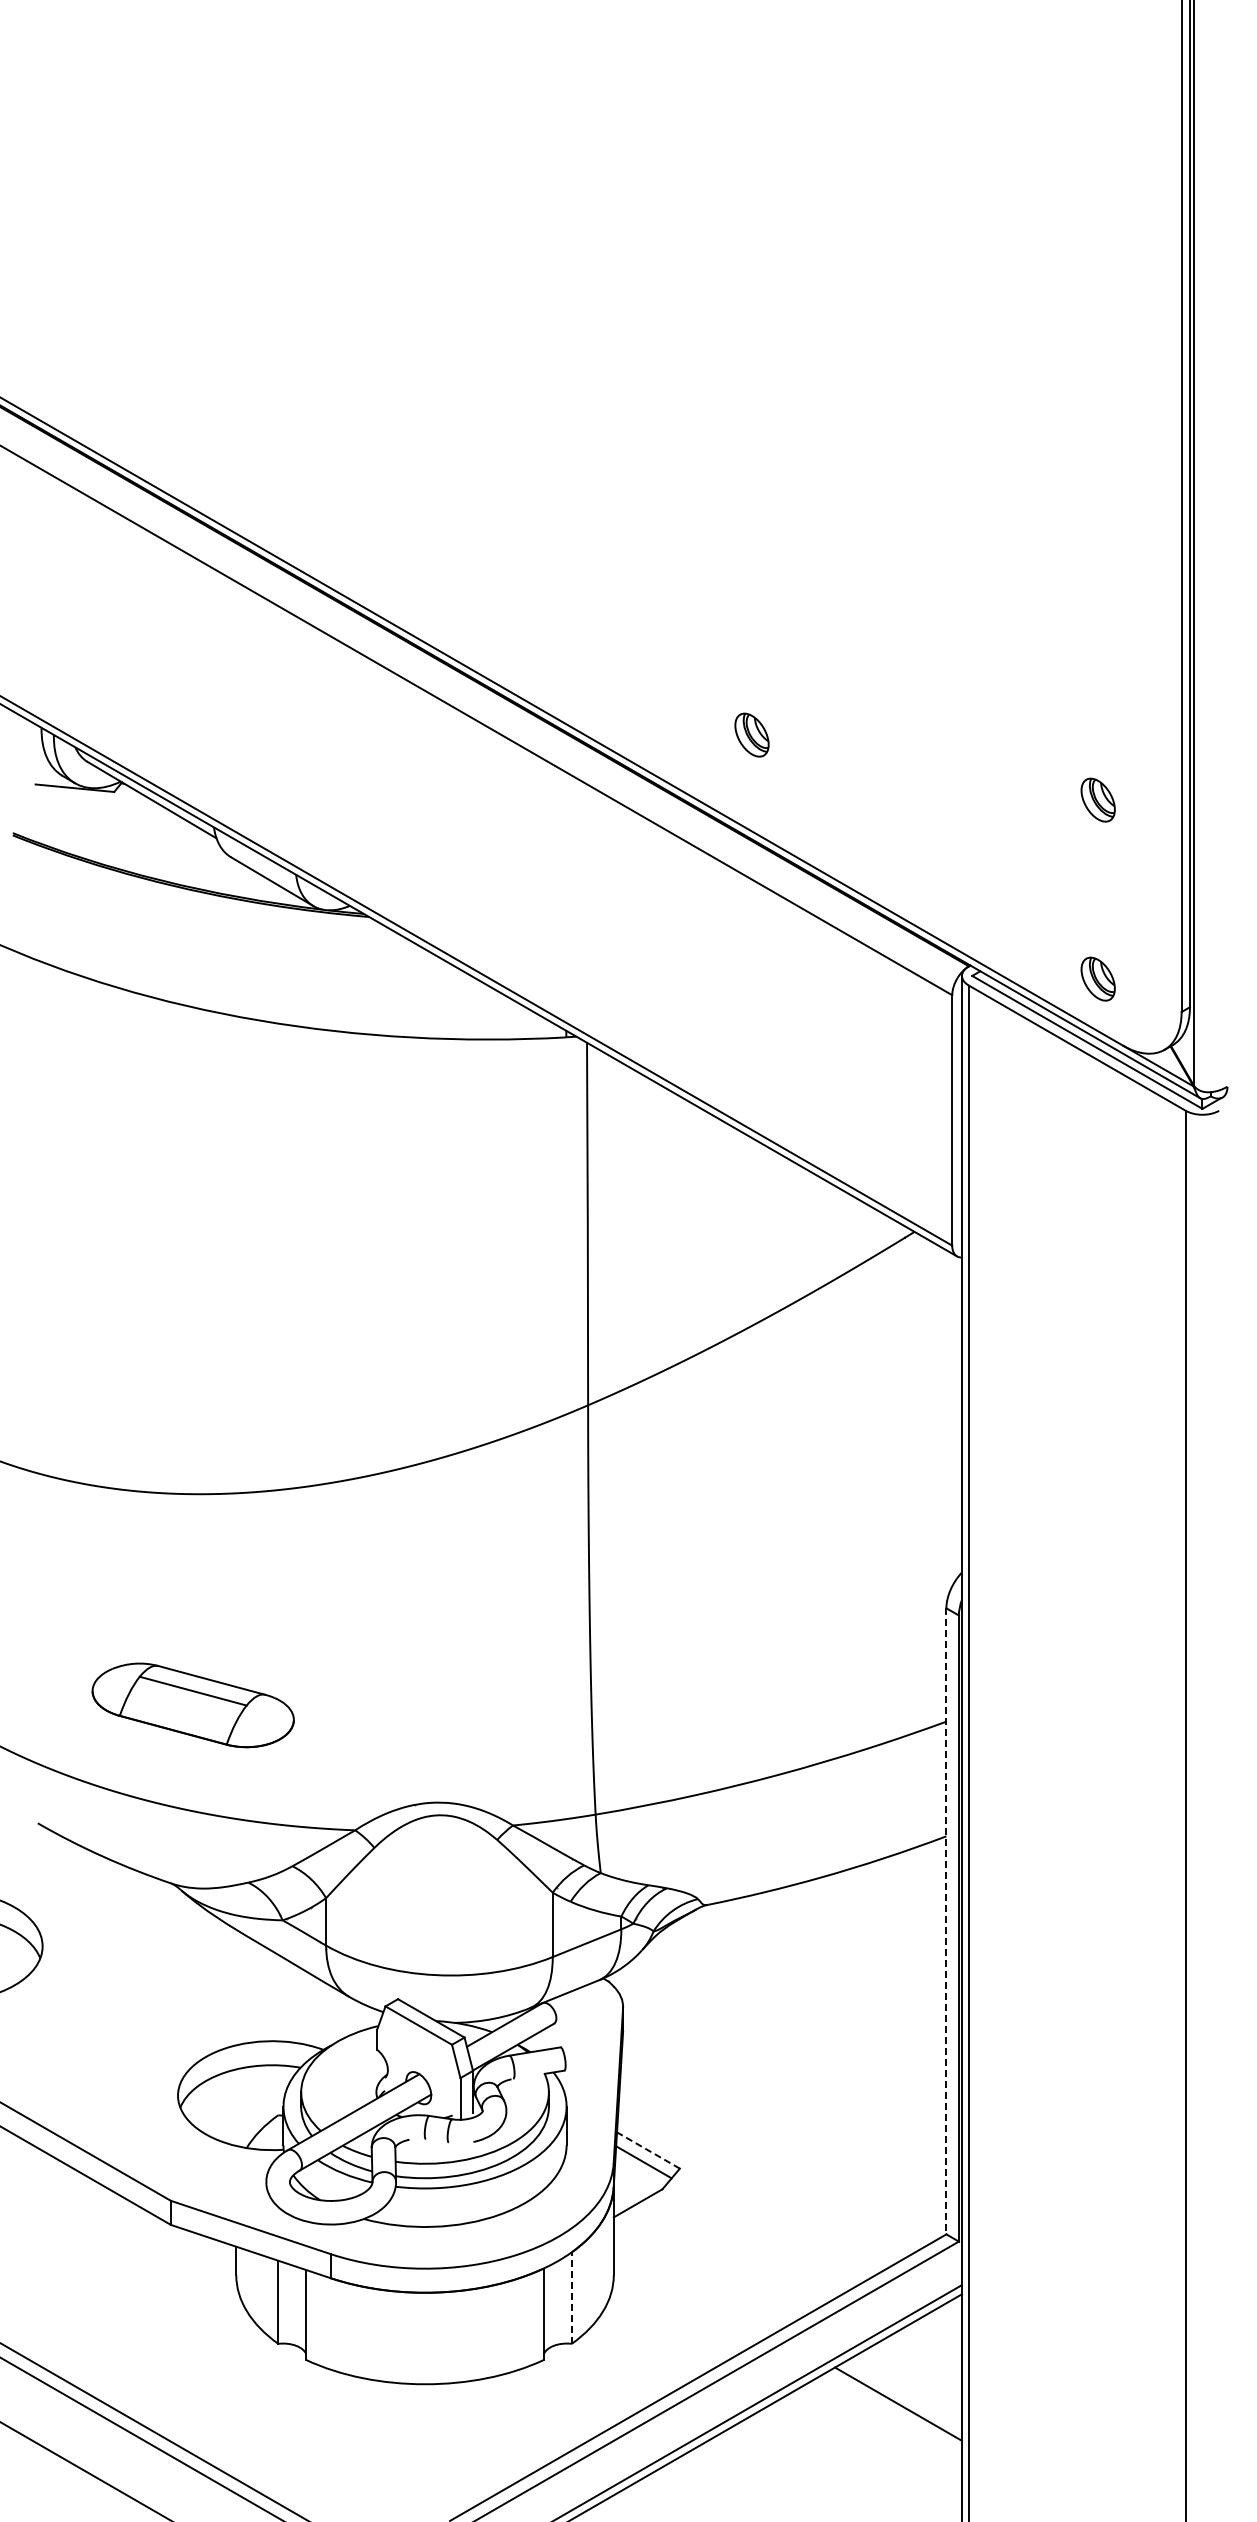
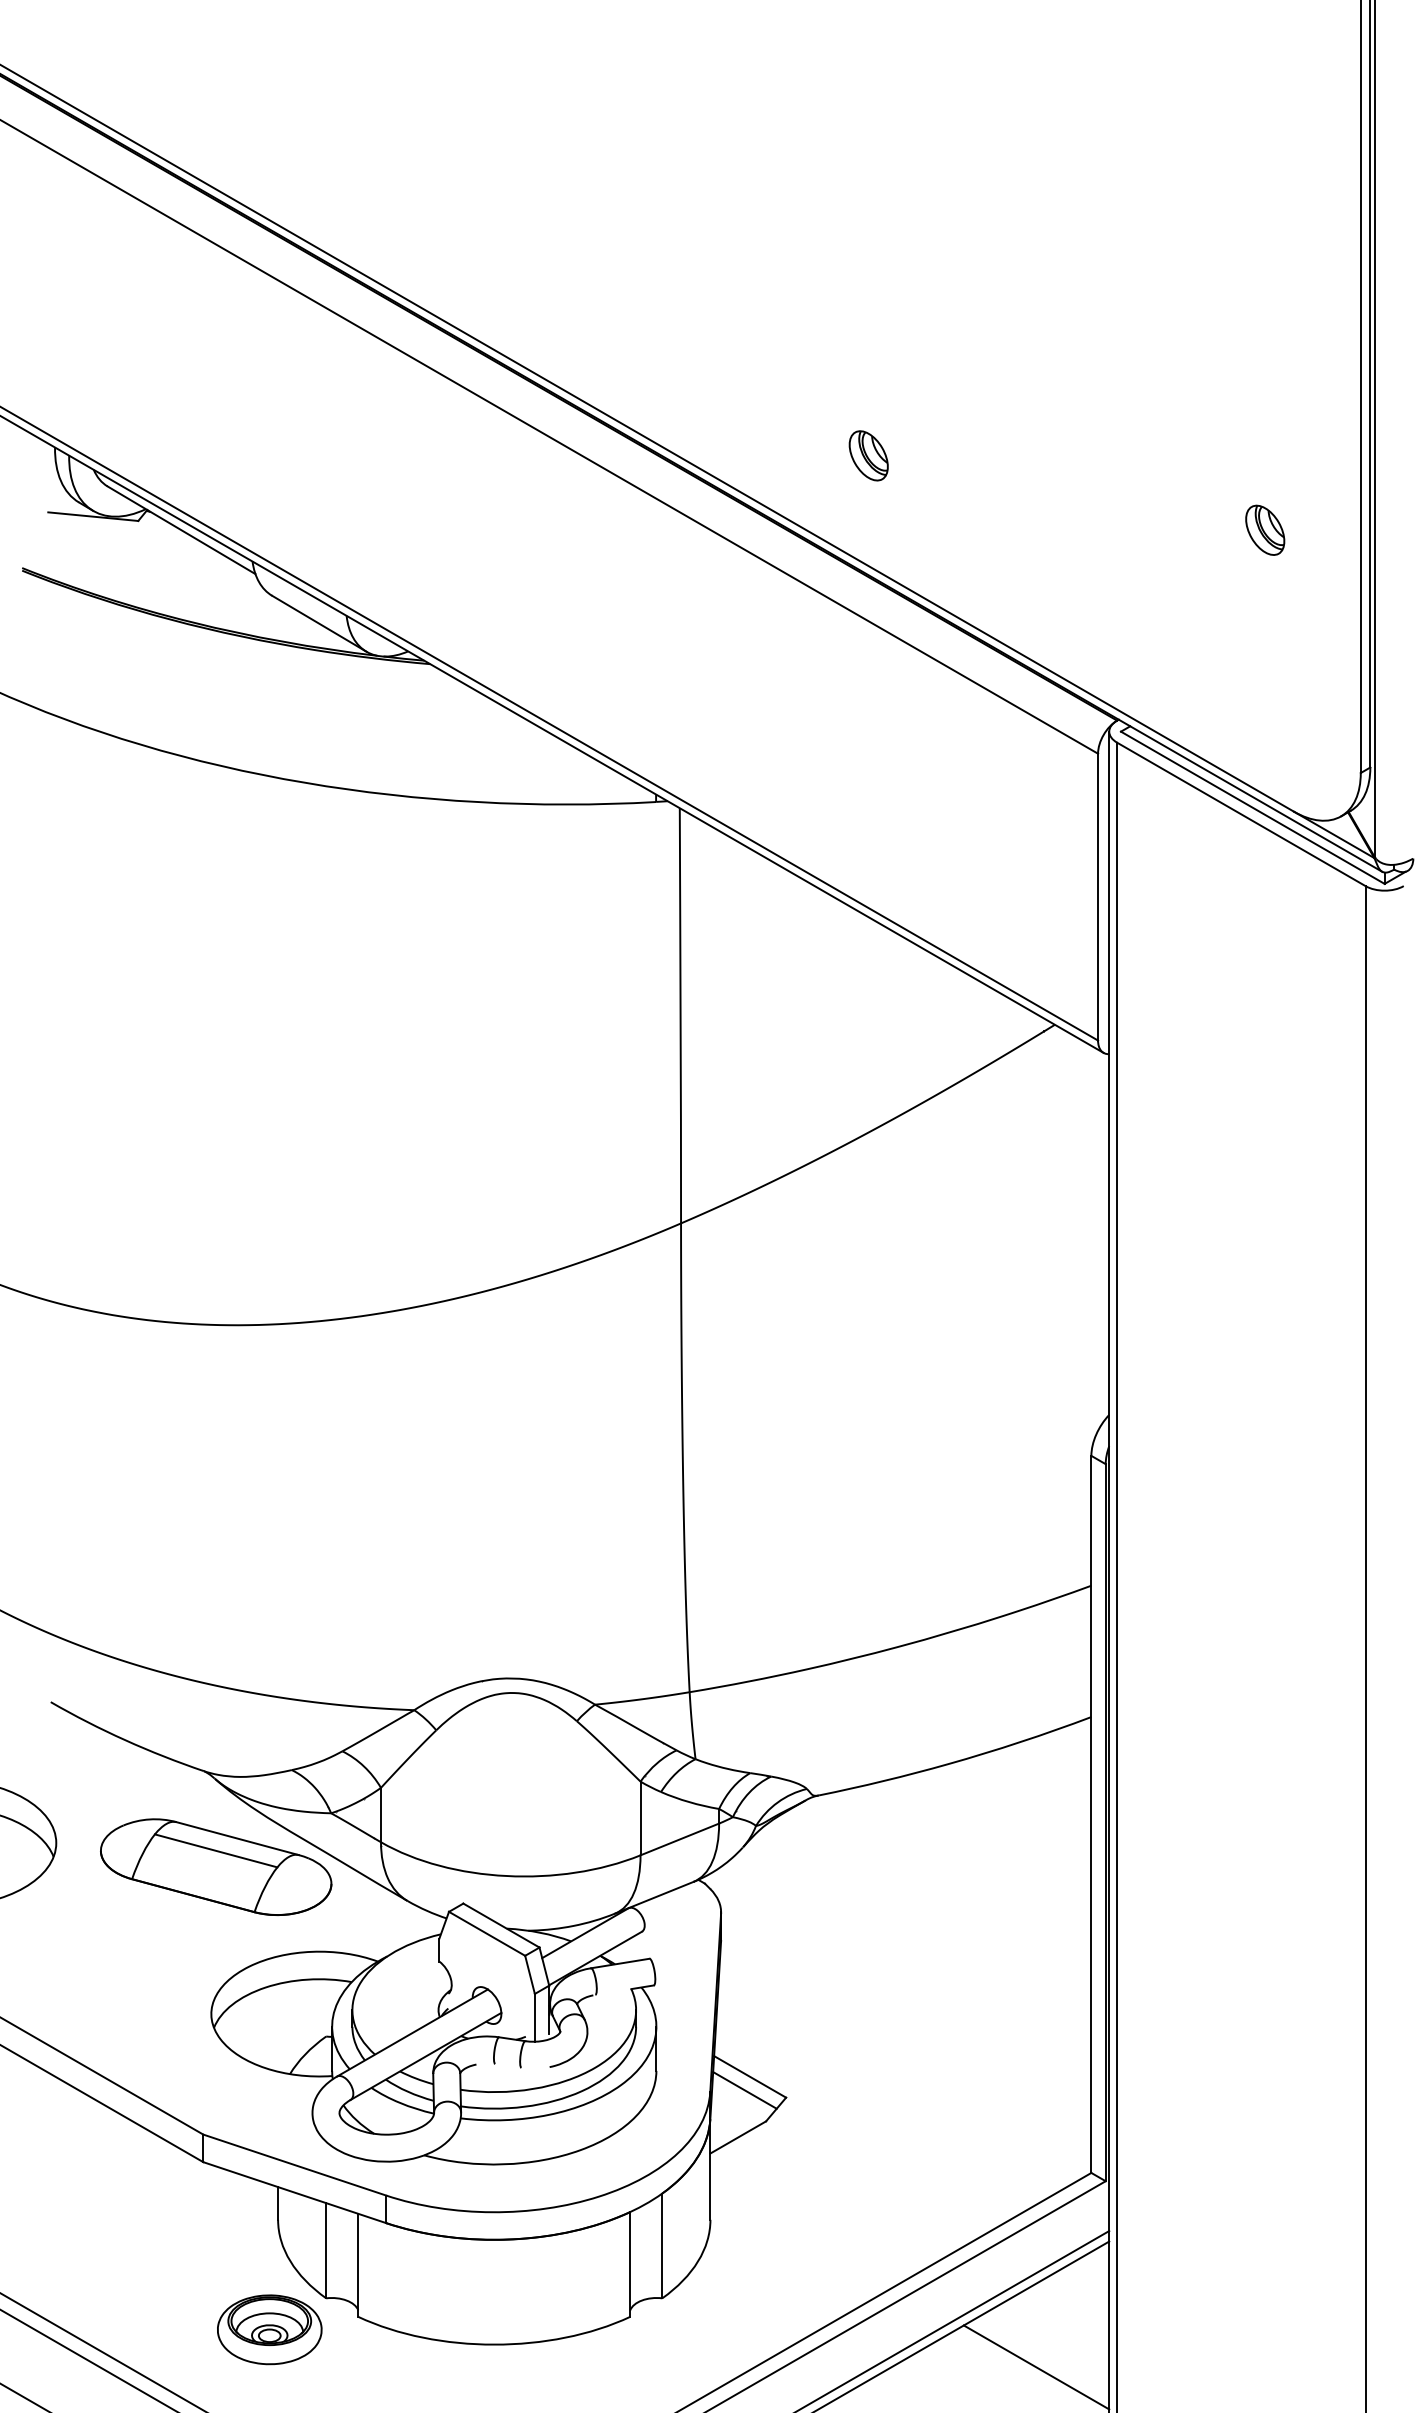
part: (1097, 978) -> (1264, 734), removed
part: (192, 1705) -> (215, 1867), moved
line: (946, 1921) -> (1091, 1814), dashed -> solid
line: (648, 2150) -> (750, 2076), dashed -> solid
line: (571, 2298) -> (662, 2246), dashed -> solid
part: (228, 2371) -> (269, 2329), added

